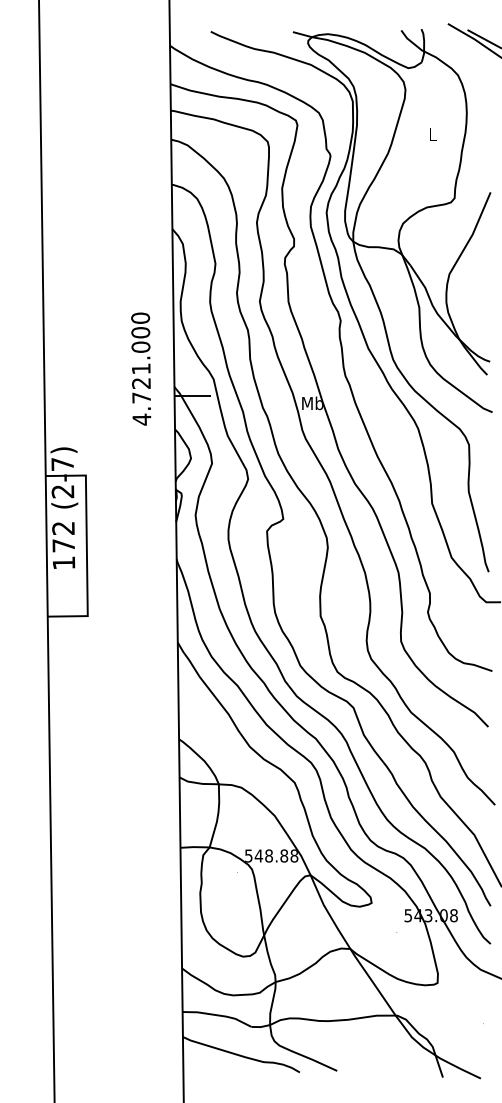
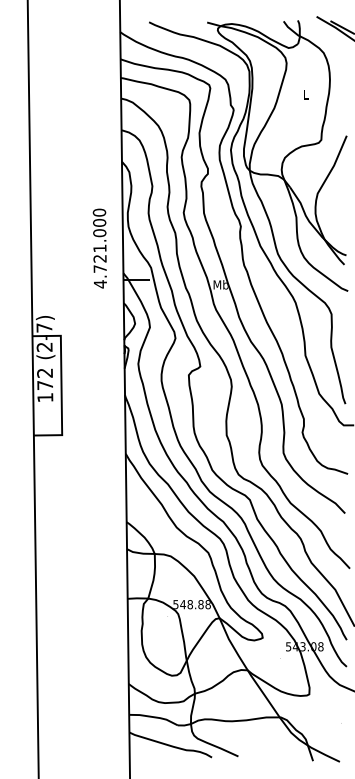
text: (141, 368) -> (100, 248), moved

